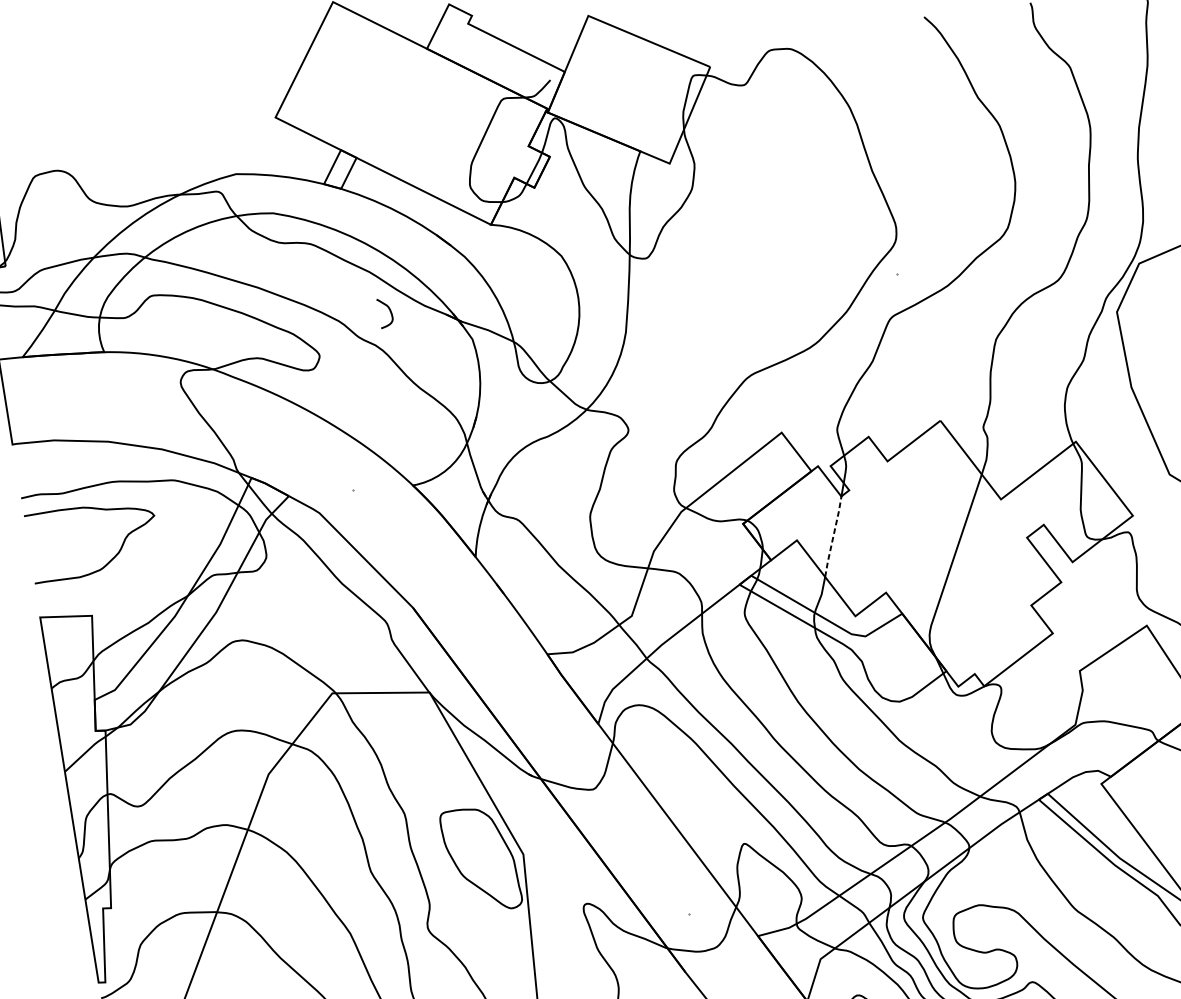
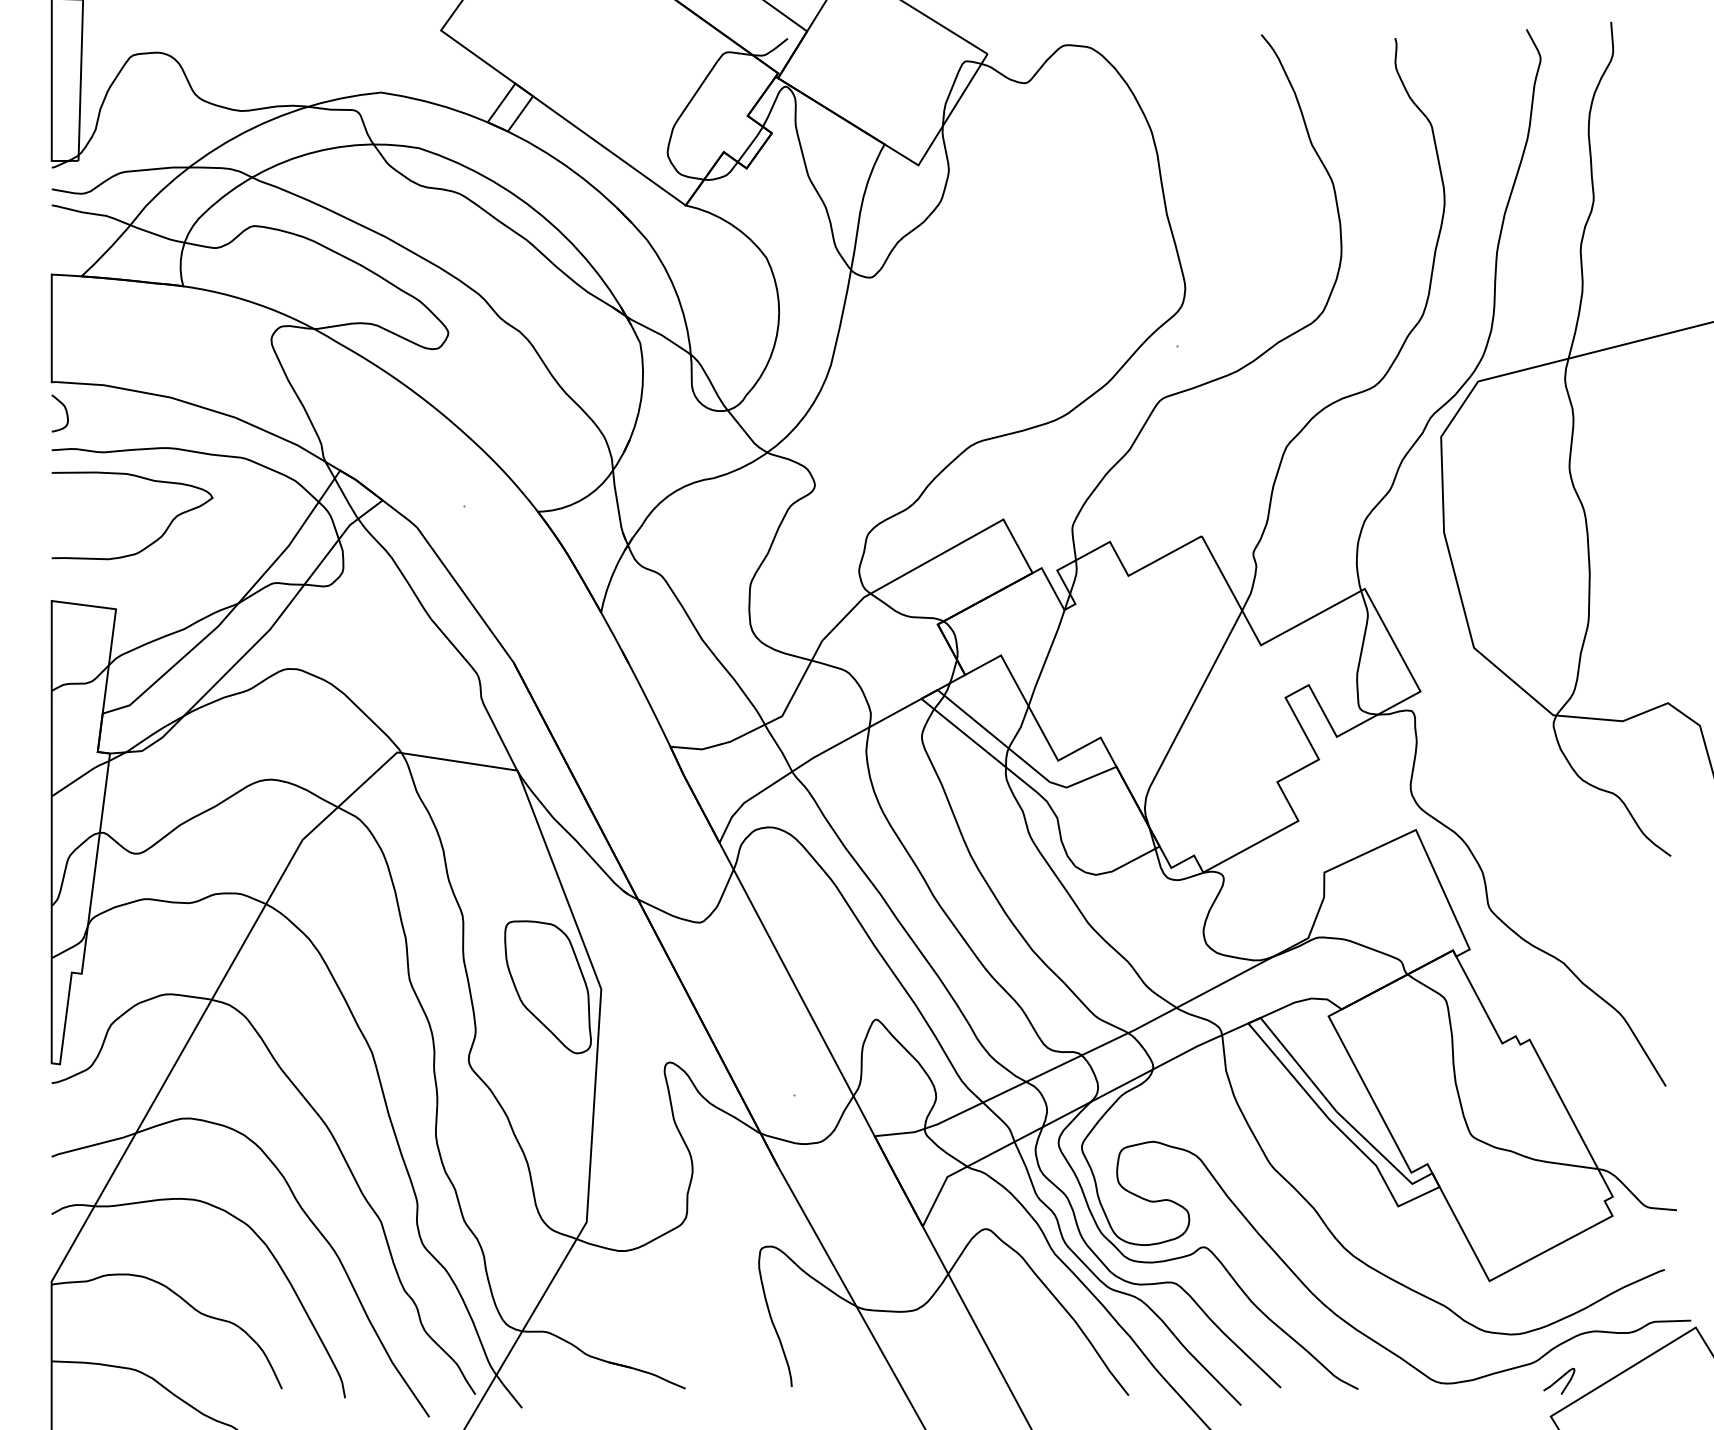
curve: (389, 310) -> (65, 411), moved
line: (833, 537) -> (1046, 658), dashed -> solid

